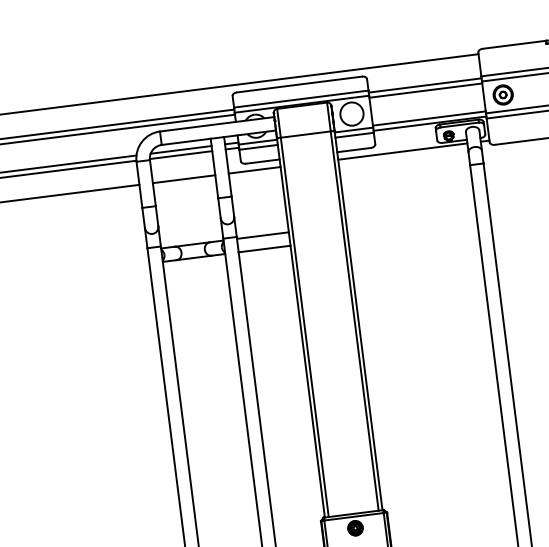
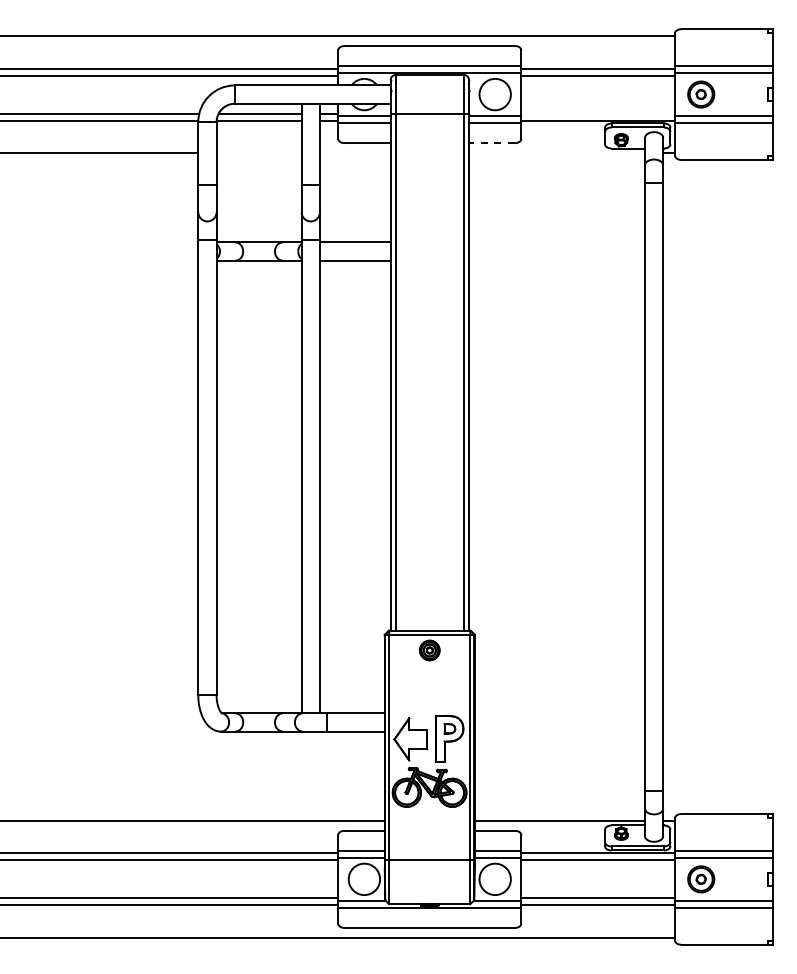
line: (429, 118) -> (598, 113), removed
line: (353, 150) -> (491, 143), solid -> dashed
line: (402, 151) -> (556, 153), removed
line: (254, 170) -> (354, 153), removed
line: (183, 179) -> (258, 153), removed

